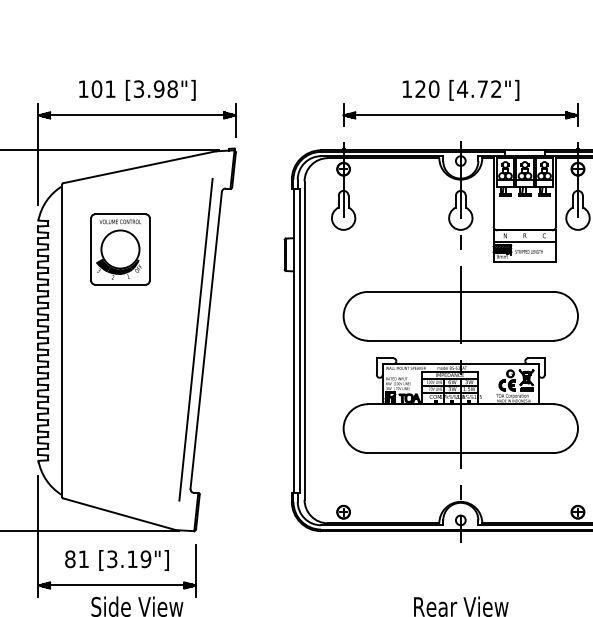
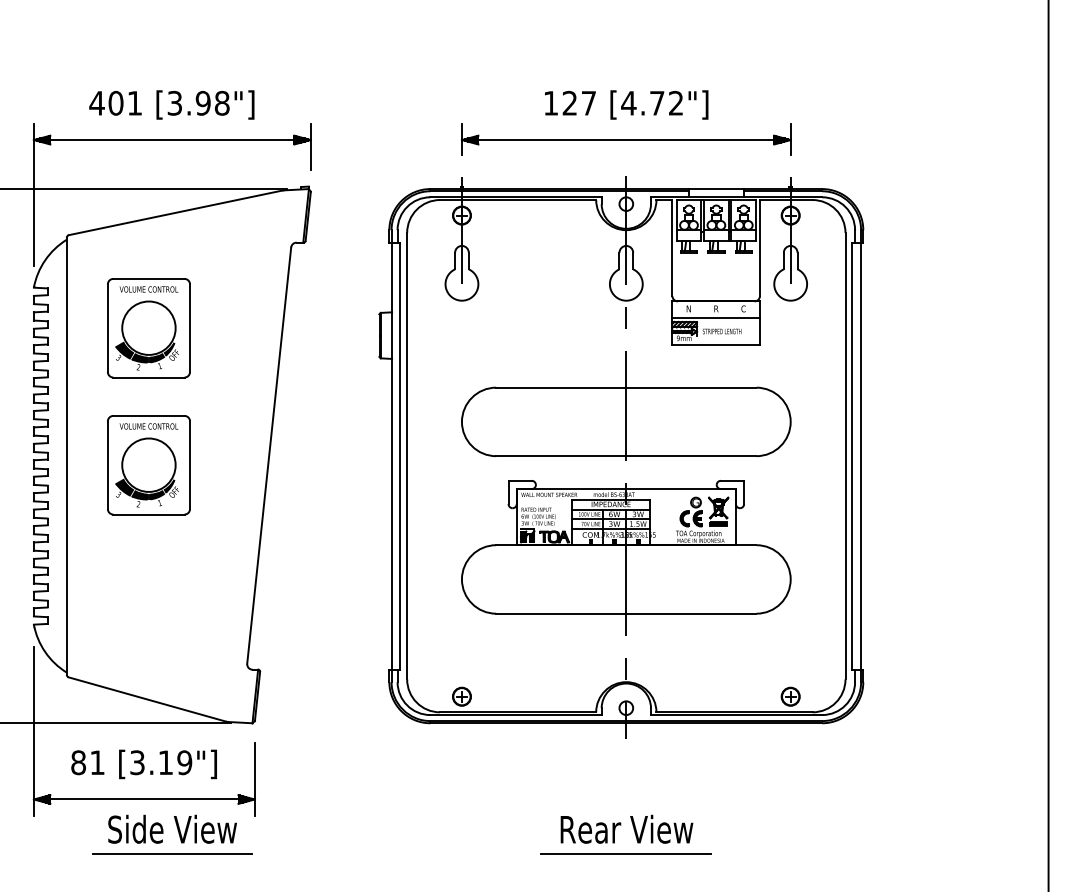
text: (83, 89) -> (96, 103), 101 -> 401
text: (433, 89) -> (588, 103), 120 -> 127
line: (195, 339) -> (254, 454), removed
part: (120, 347) -> (148, 465), added

